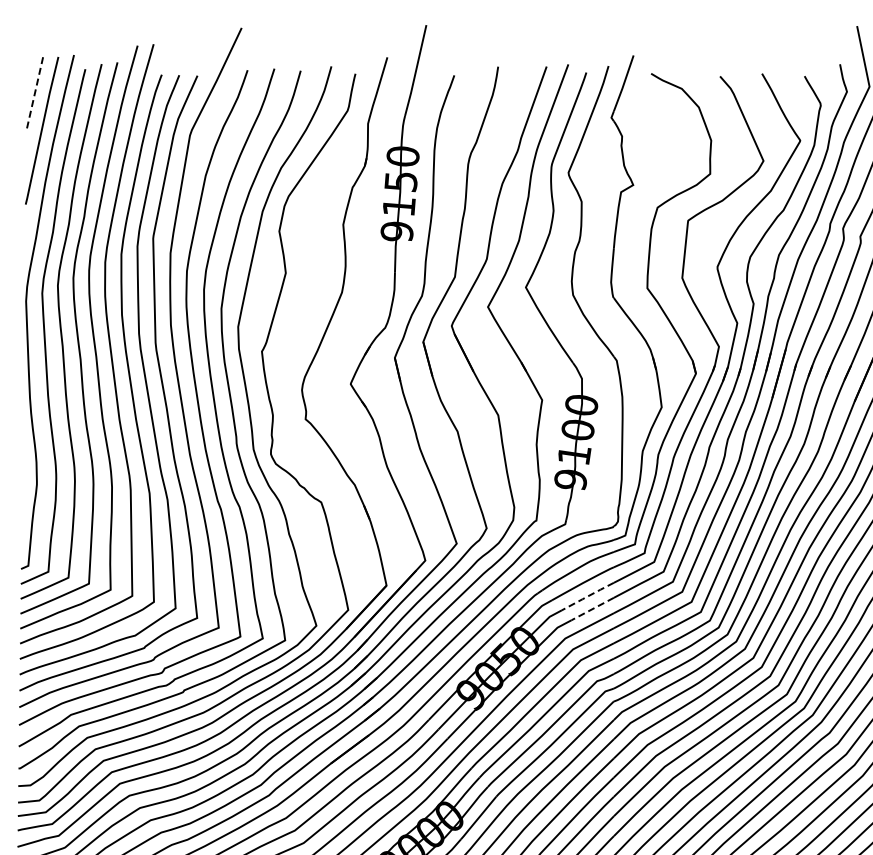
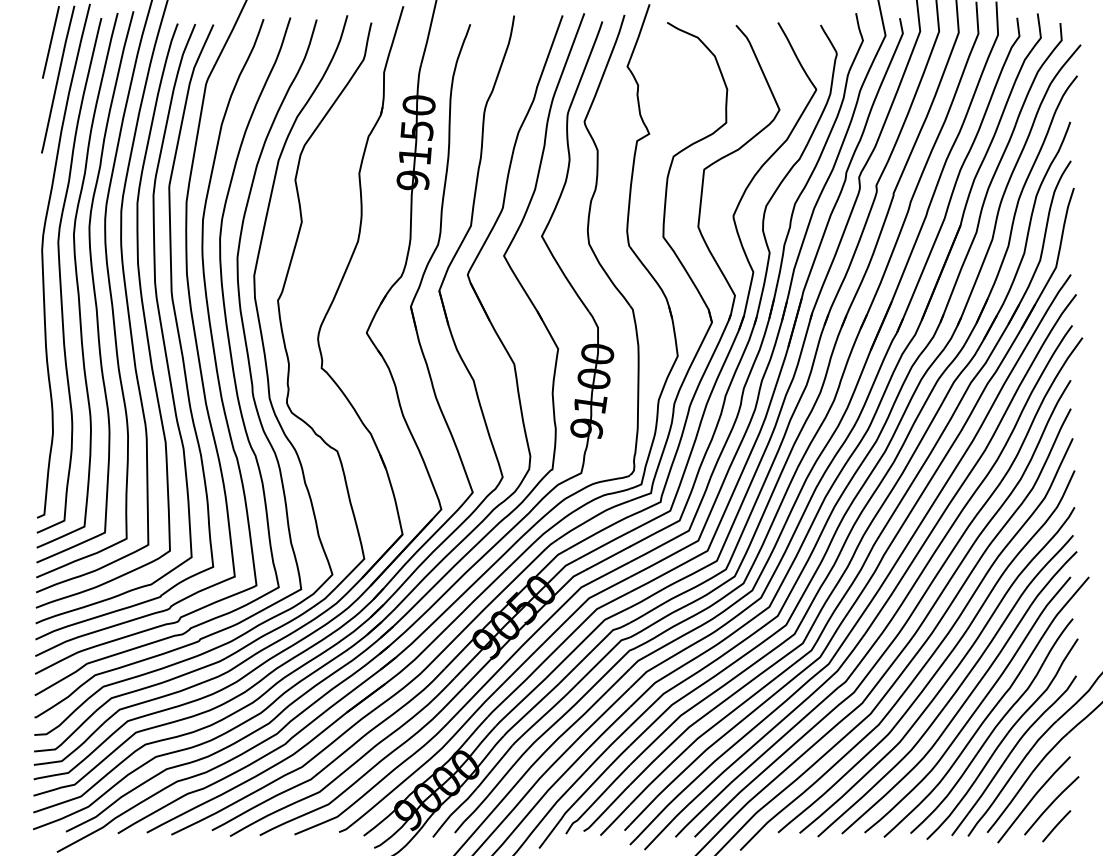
line: (34, 93) -> (50, 42), dashed -> solid
line: (587, 596) -> (603, 545), dashed -> solid
line: (592, 608) -> (608, 557), dashed -> solid

